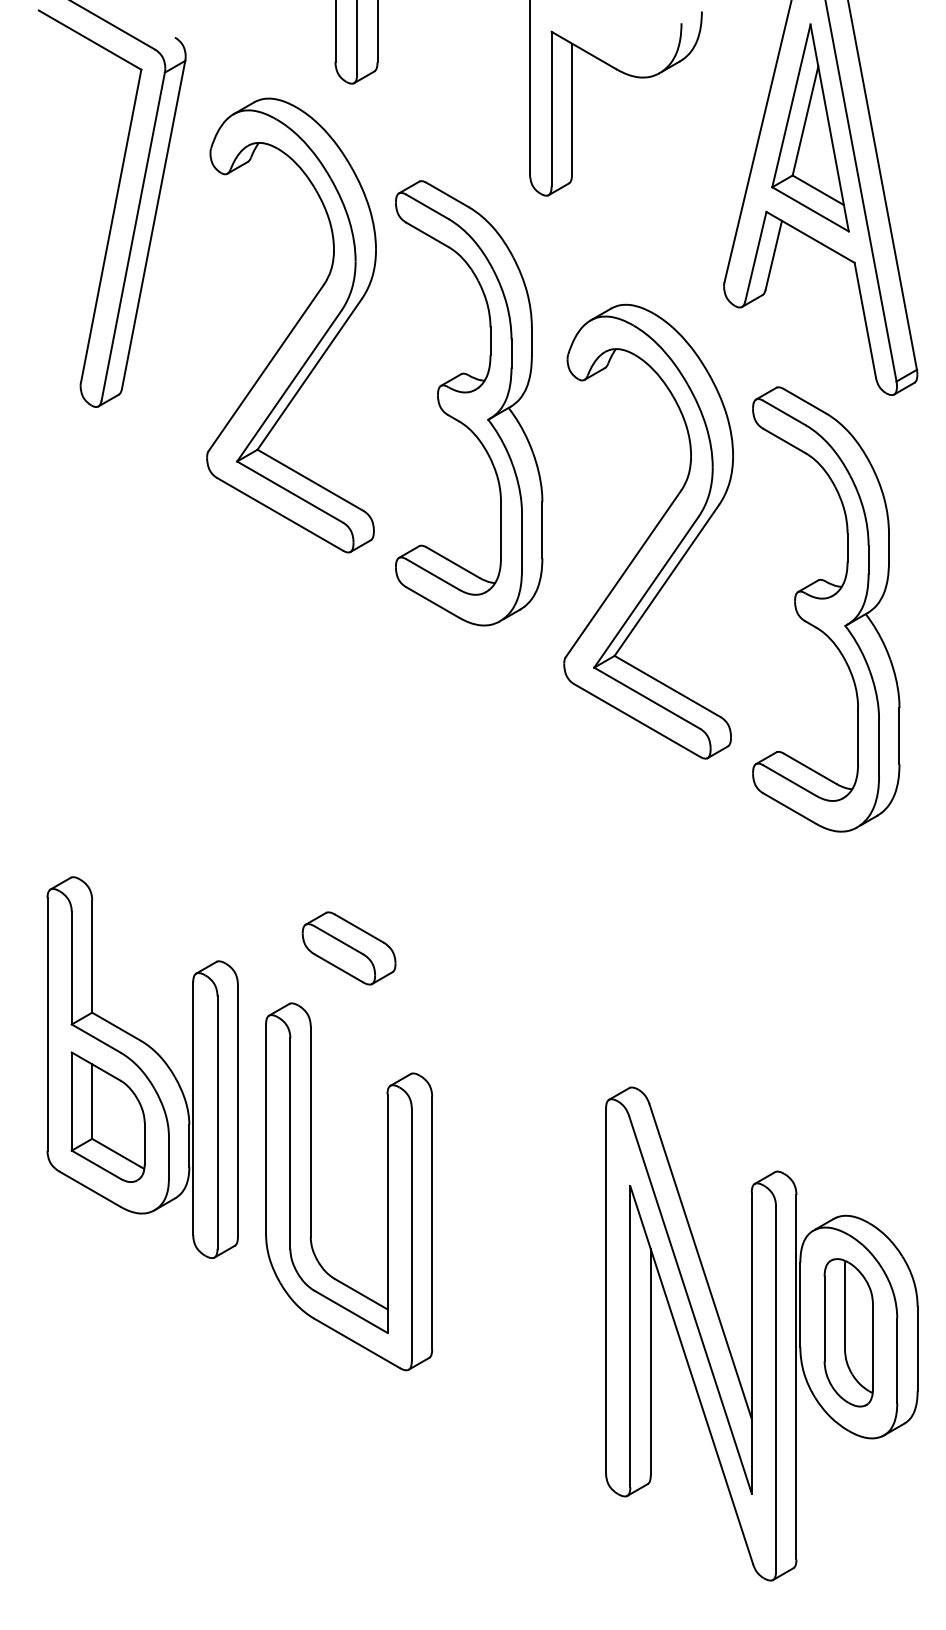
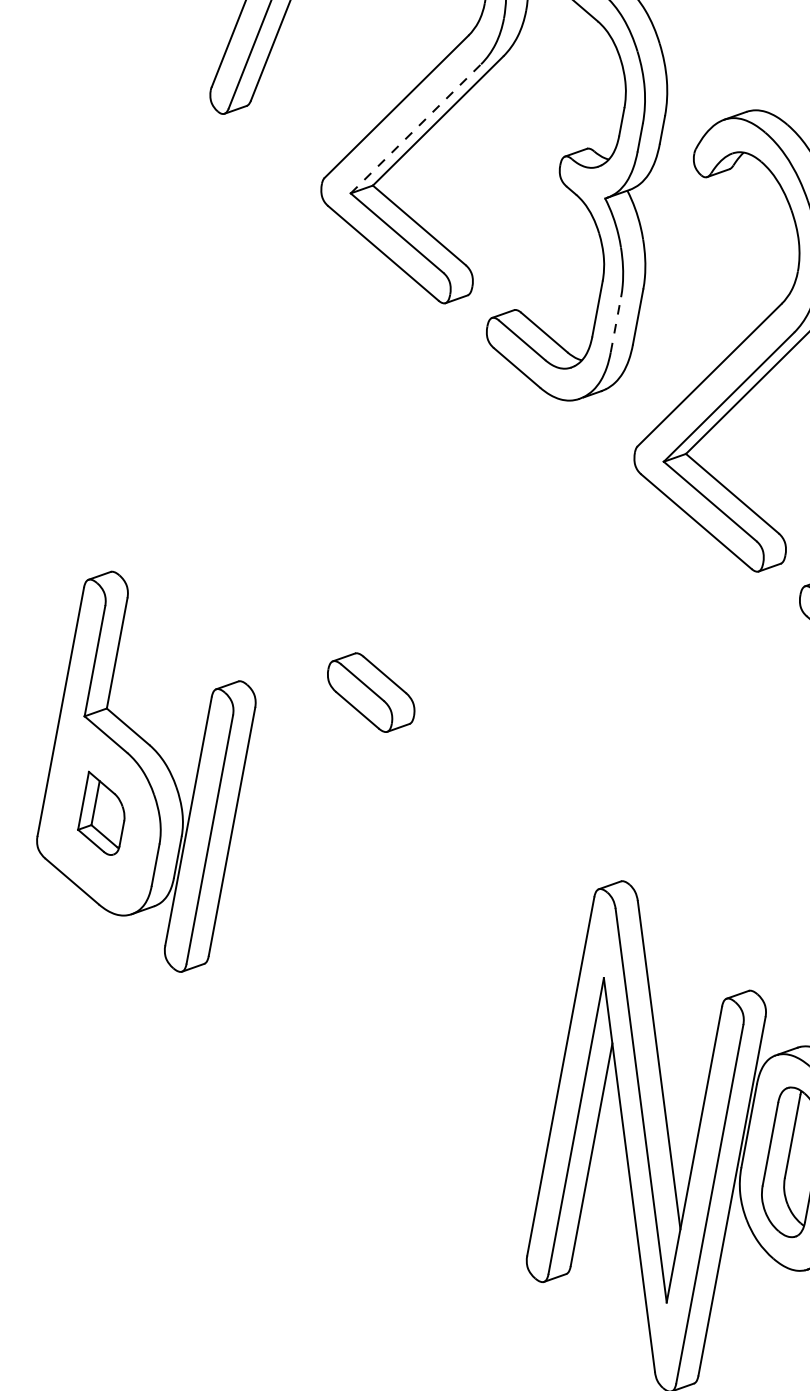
line: (289, 386) -> (415, 129), solid -> dashed
line: (522, 541) -> (616, 324), solid -> dashed
part: (107, 1116) -> (102, 813), size x0.6
part: (311, 1186) -> (290, 919), removed

